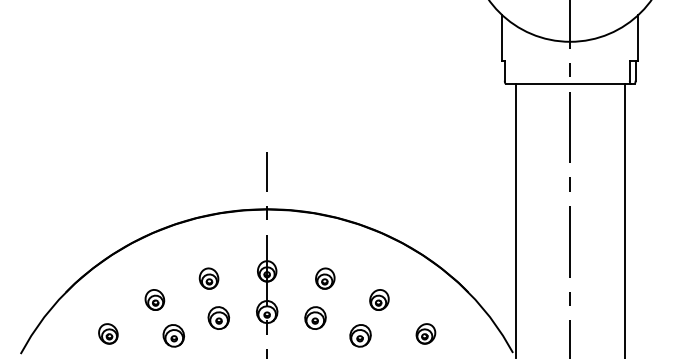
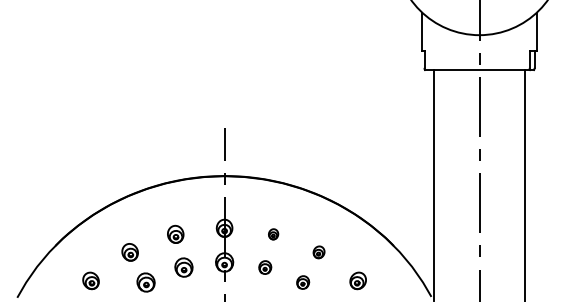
part: (325, 278) -> (273, 234), size x0.6
part: (379, 299) -> (319, 251), size x0.7
part: (315, 317) -> (265, 267), size x0.7
part: (360, 335) -> (303, 282), size x0.7

